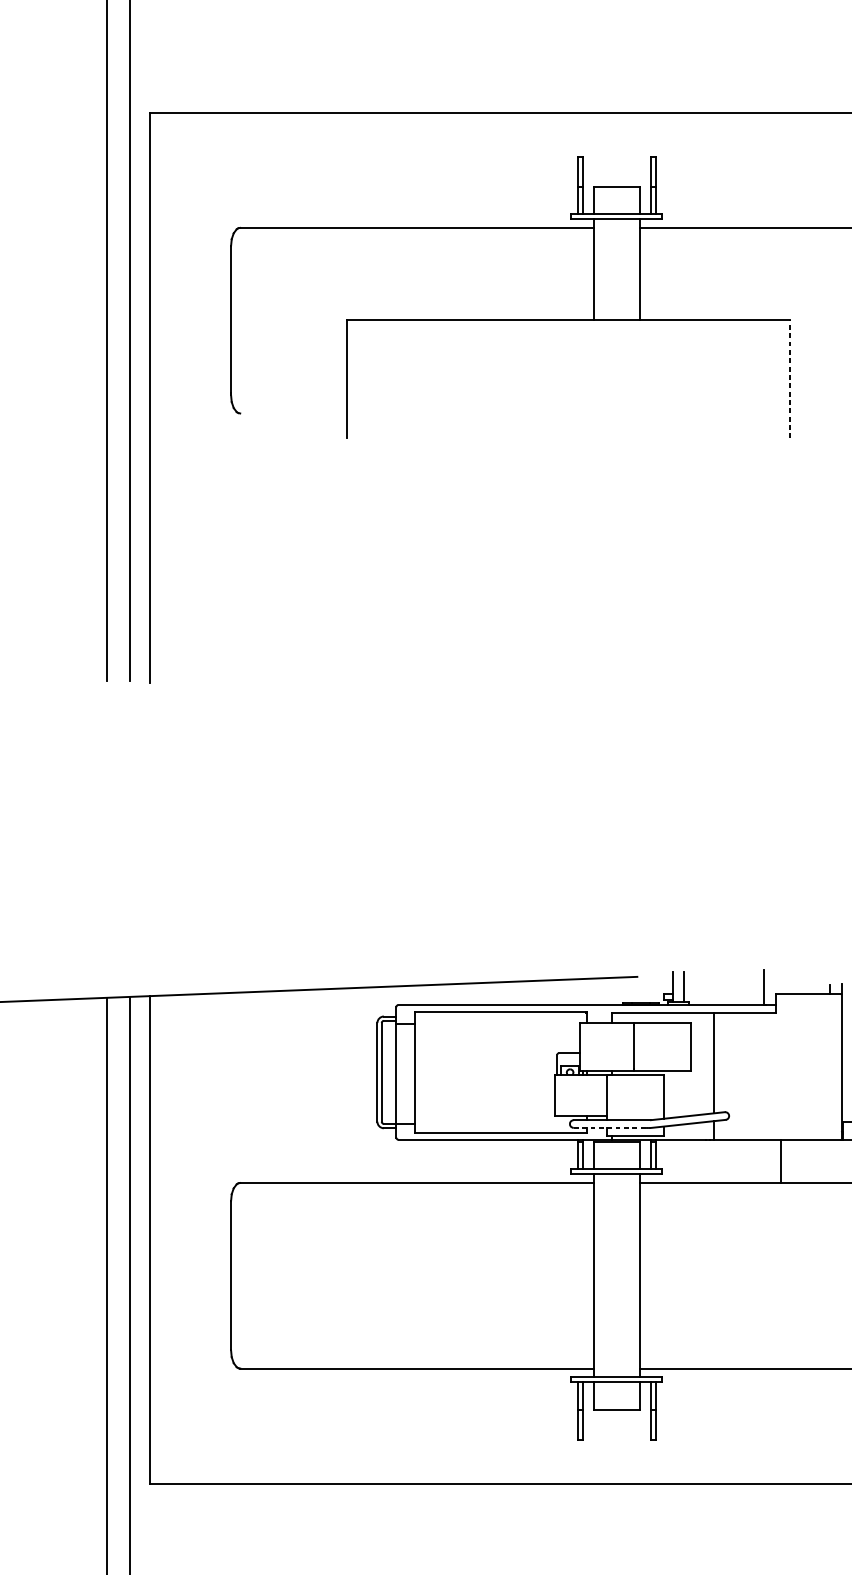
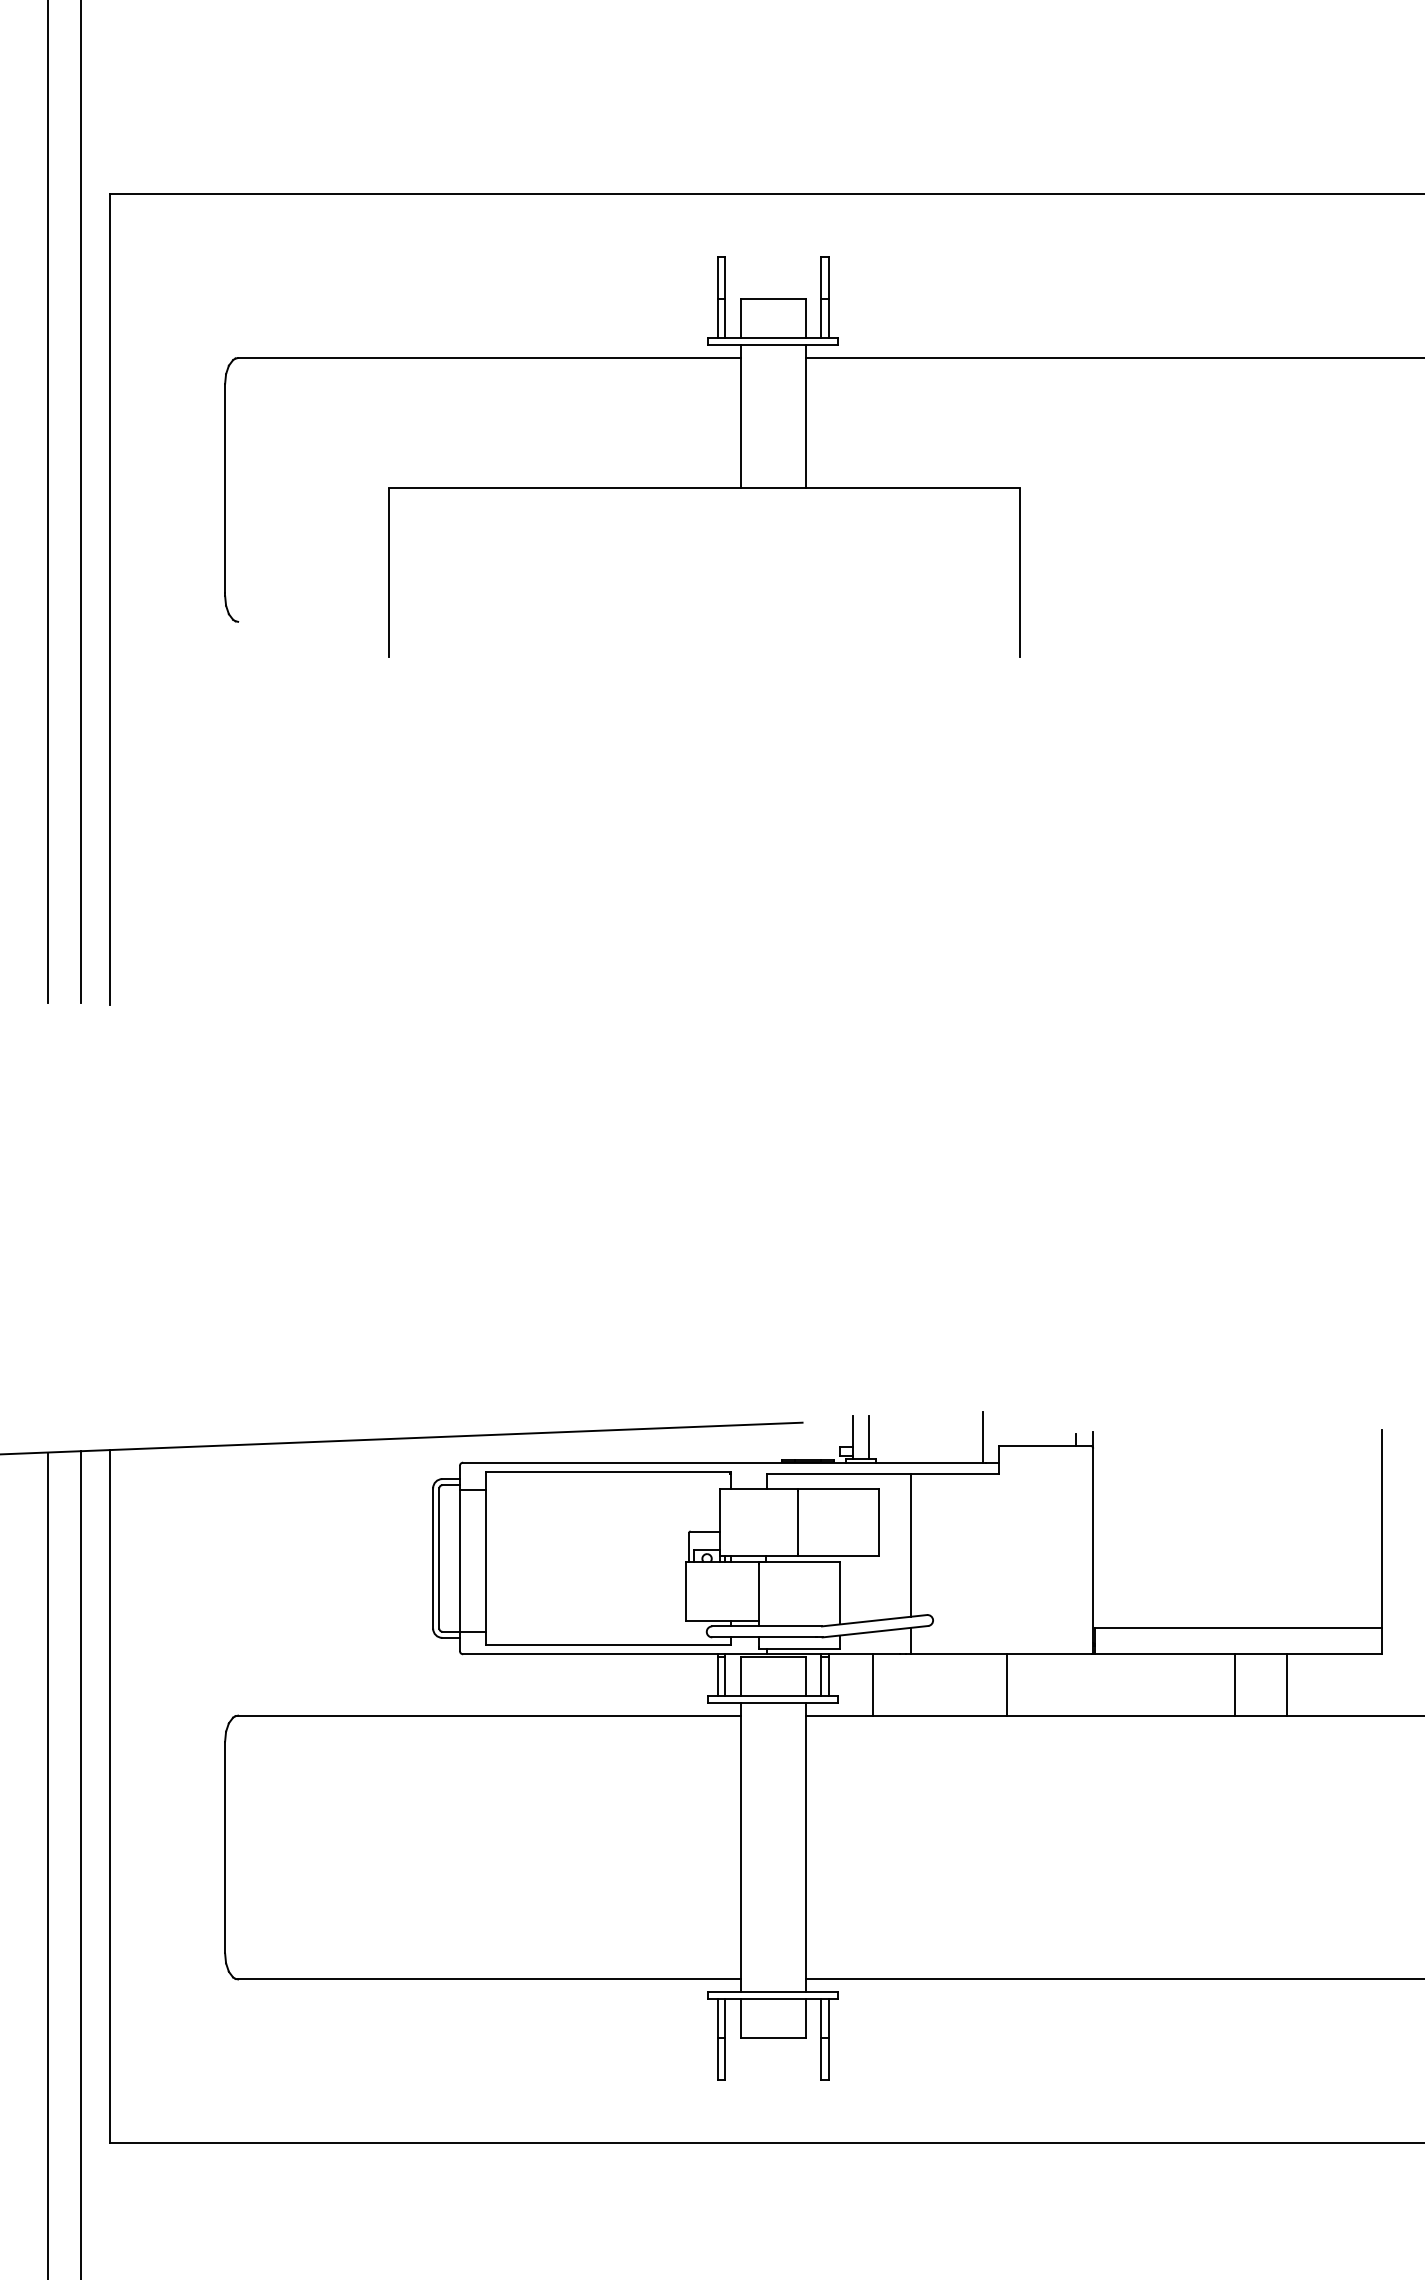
line: (790, 379) -> (1020, 573), dashed -> solid
line: (612, 1127) -> (767, 1637), dashed -> solid
line: (687, 1161) -> (873, 1684), added

